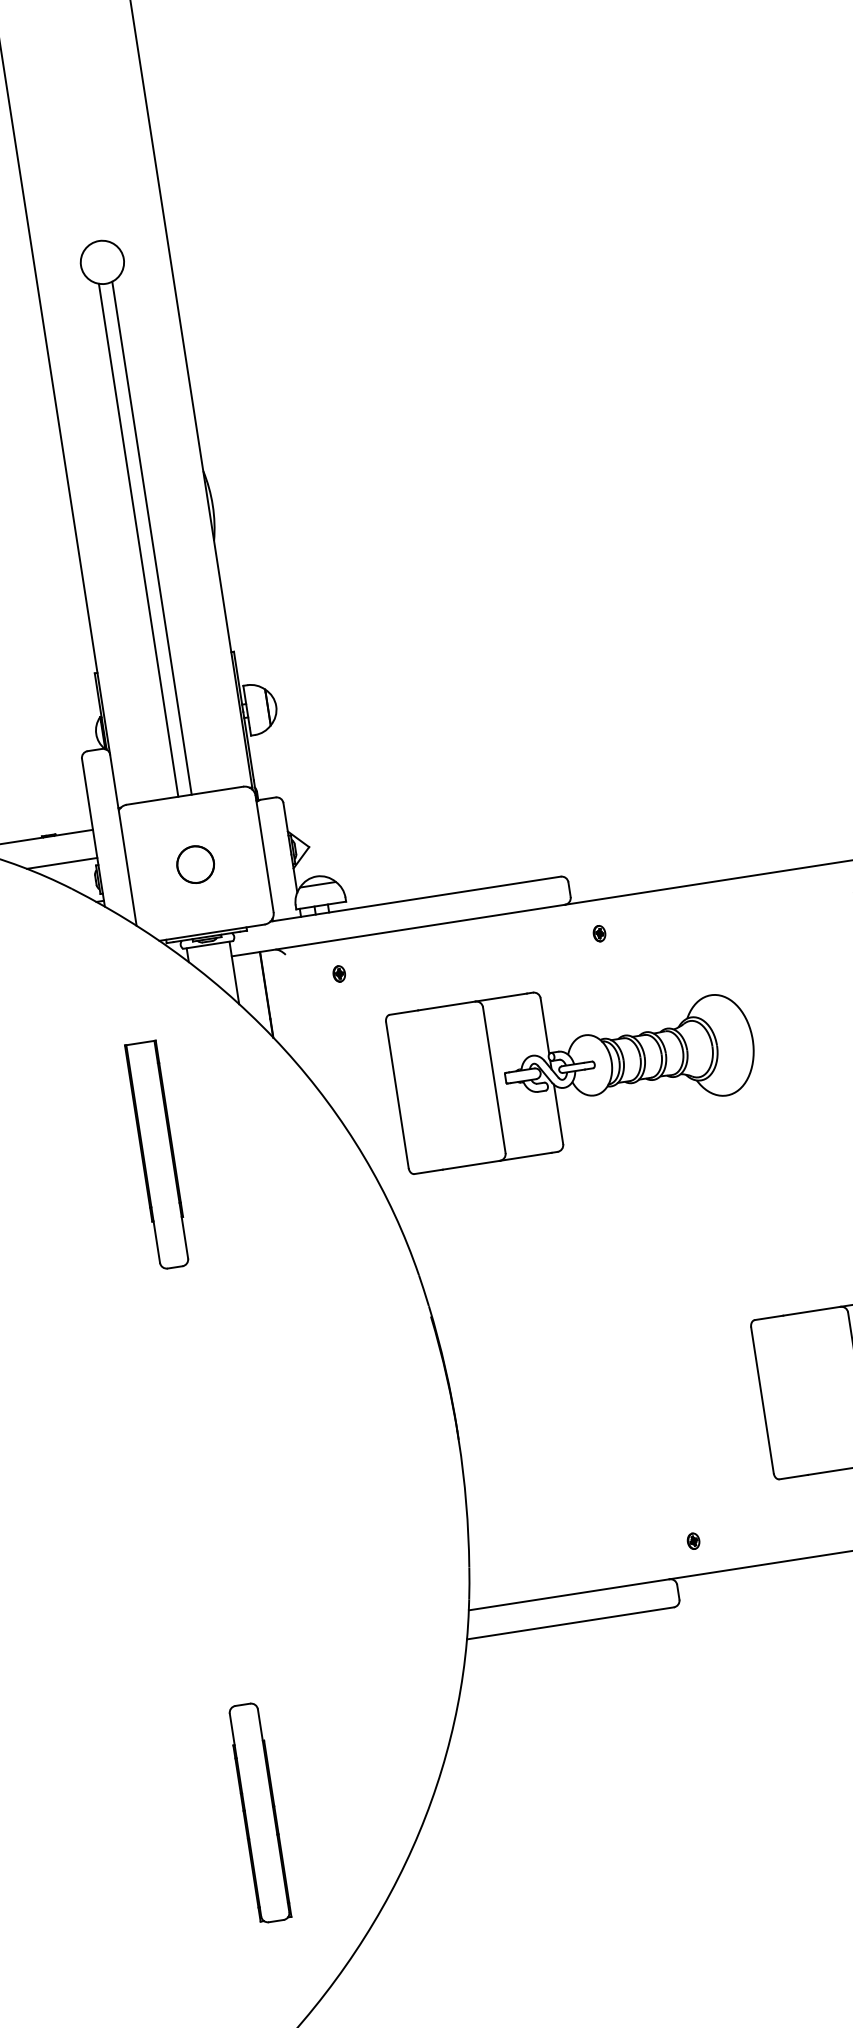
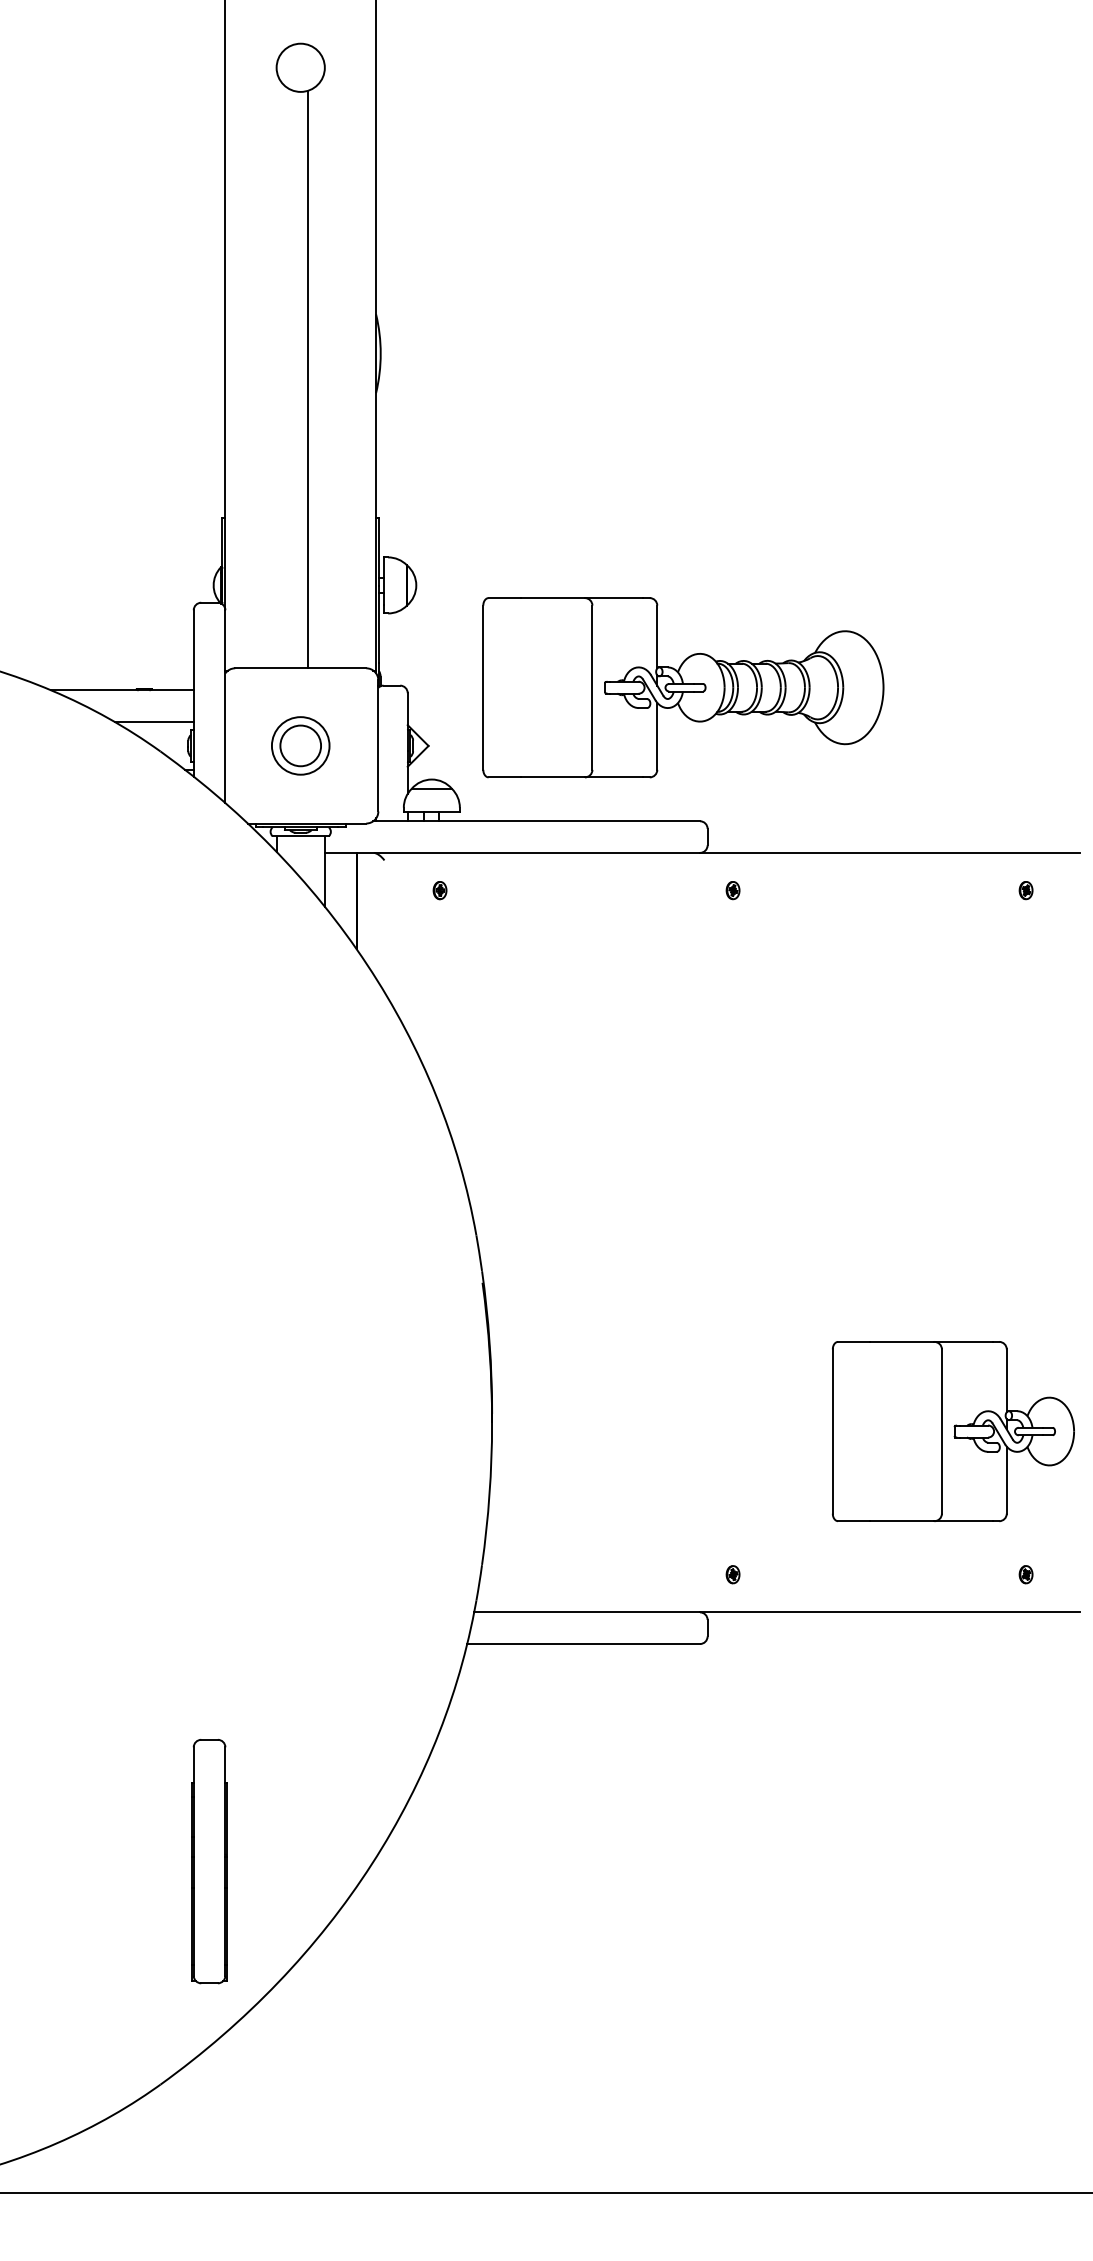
line: (138, 540) -> (293, 379), removed
circle: (195, 864) -> (300, 745), size x1.4
part: (575, 1067) -> (683, 687), moved
part: (157, 1155) -> (209, 1059), removed
part: (259, 1812) -> (209, 1861), moved

